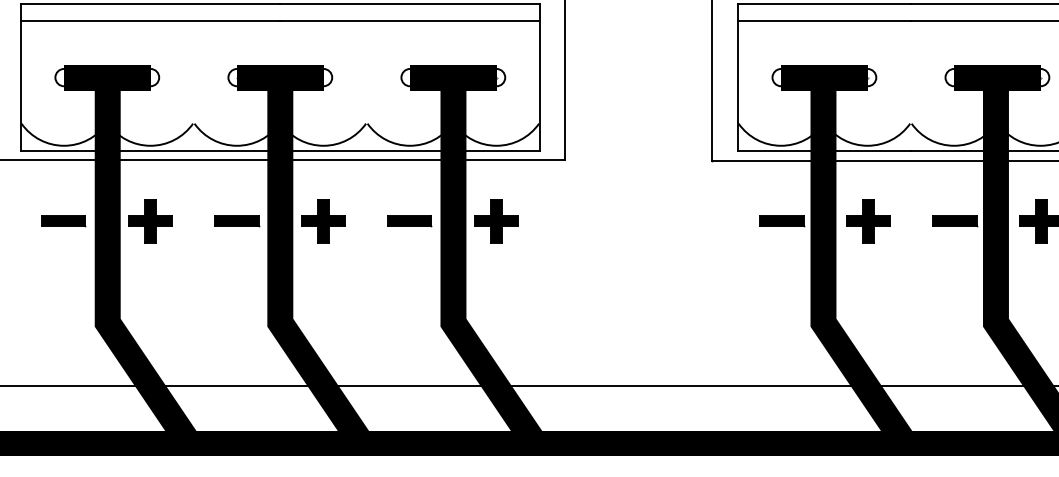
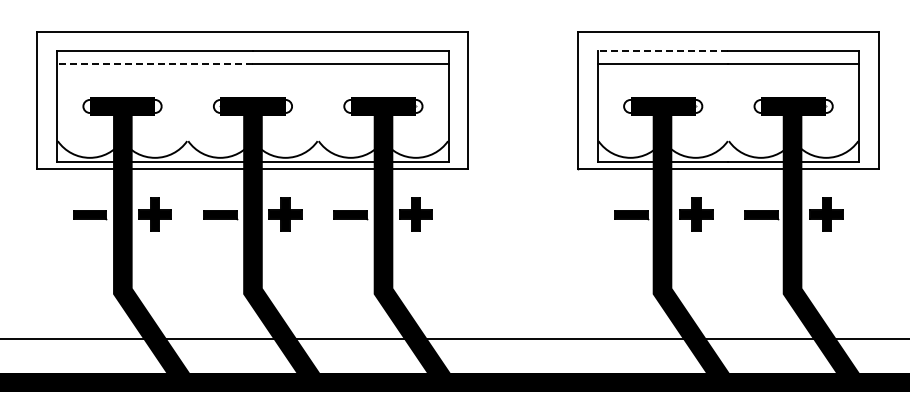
line: (823, 4) -> (662, 51), solid -> dashed
line: (151, 21) -> (155, 64), solid -> dashed

